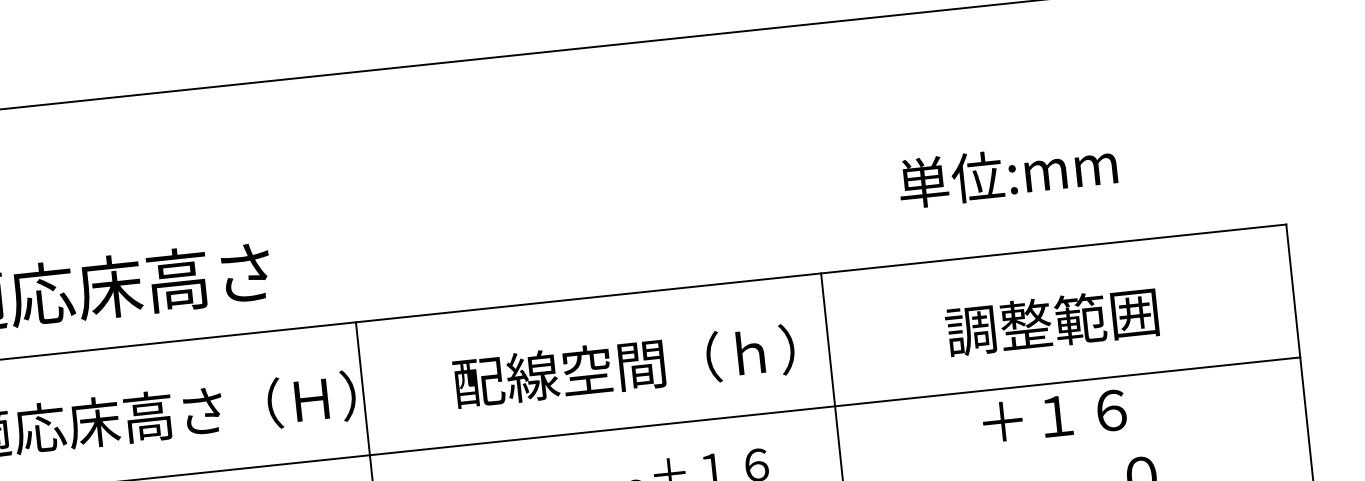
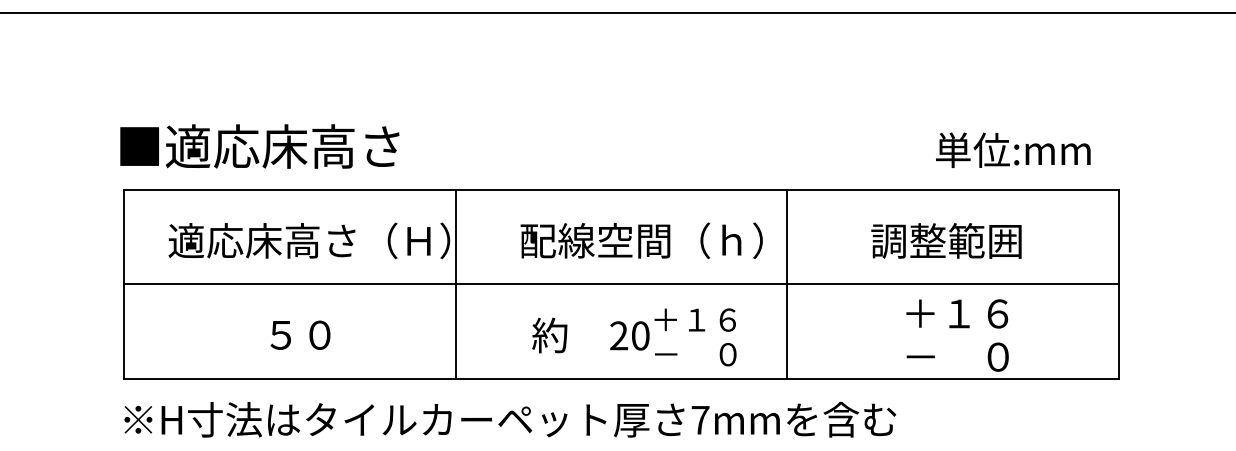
text: (1007, 172) -> (1013, 149), moved
text: (1054, 416) -> (957, 313), moved

